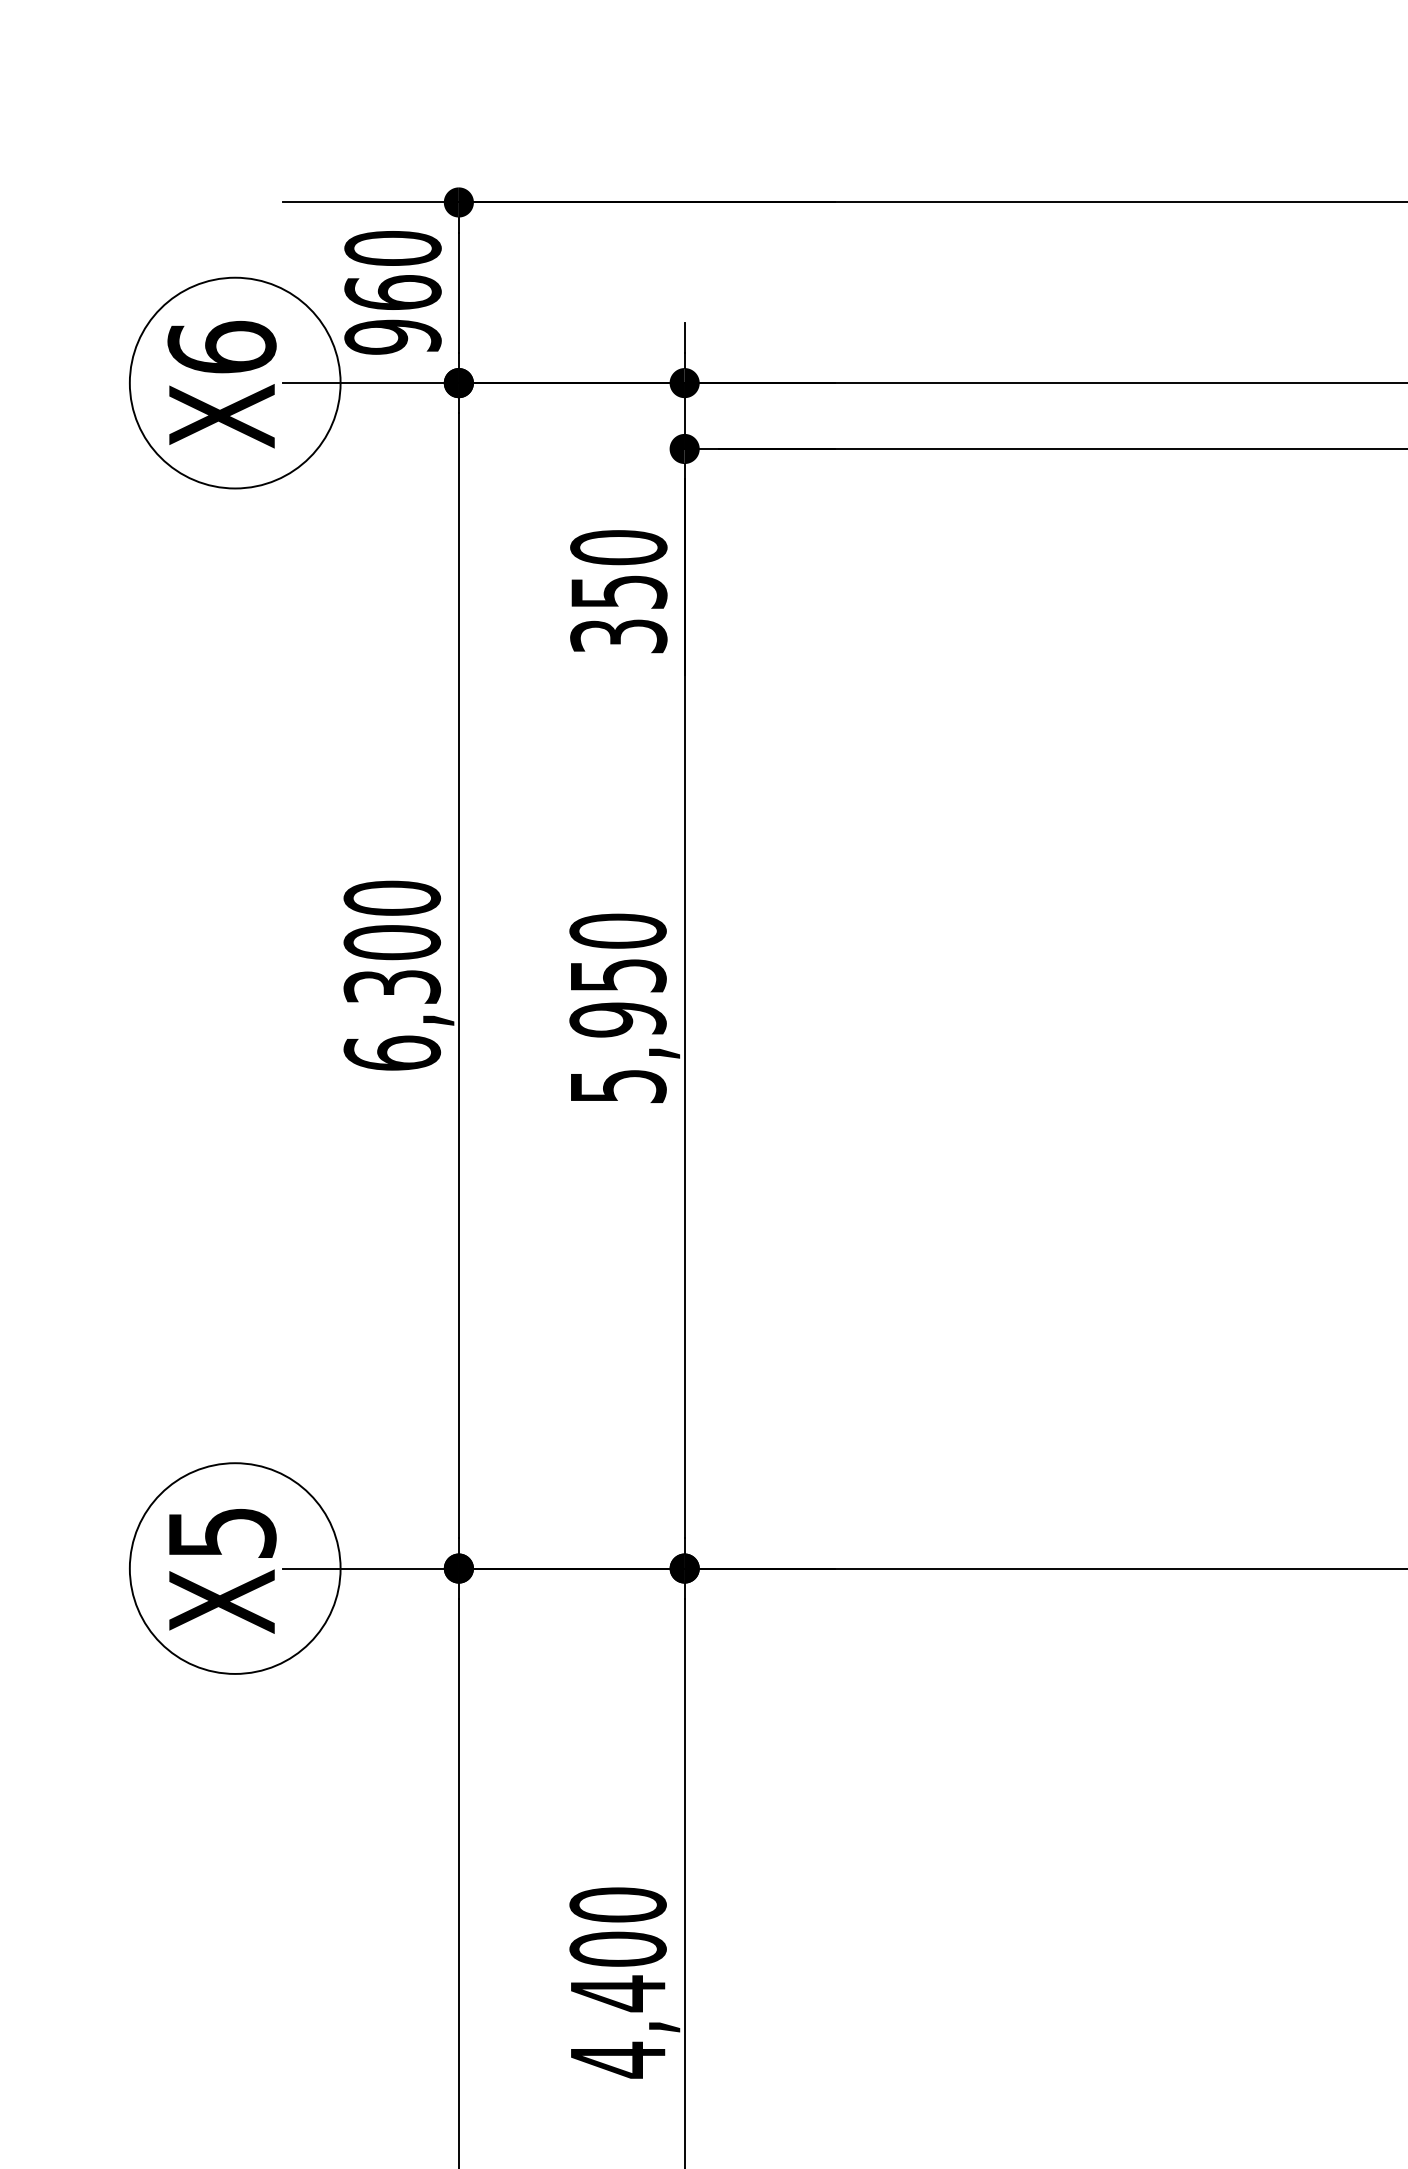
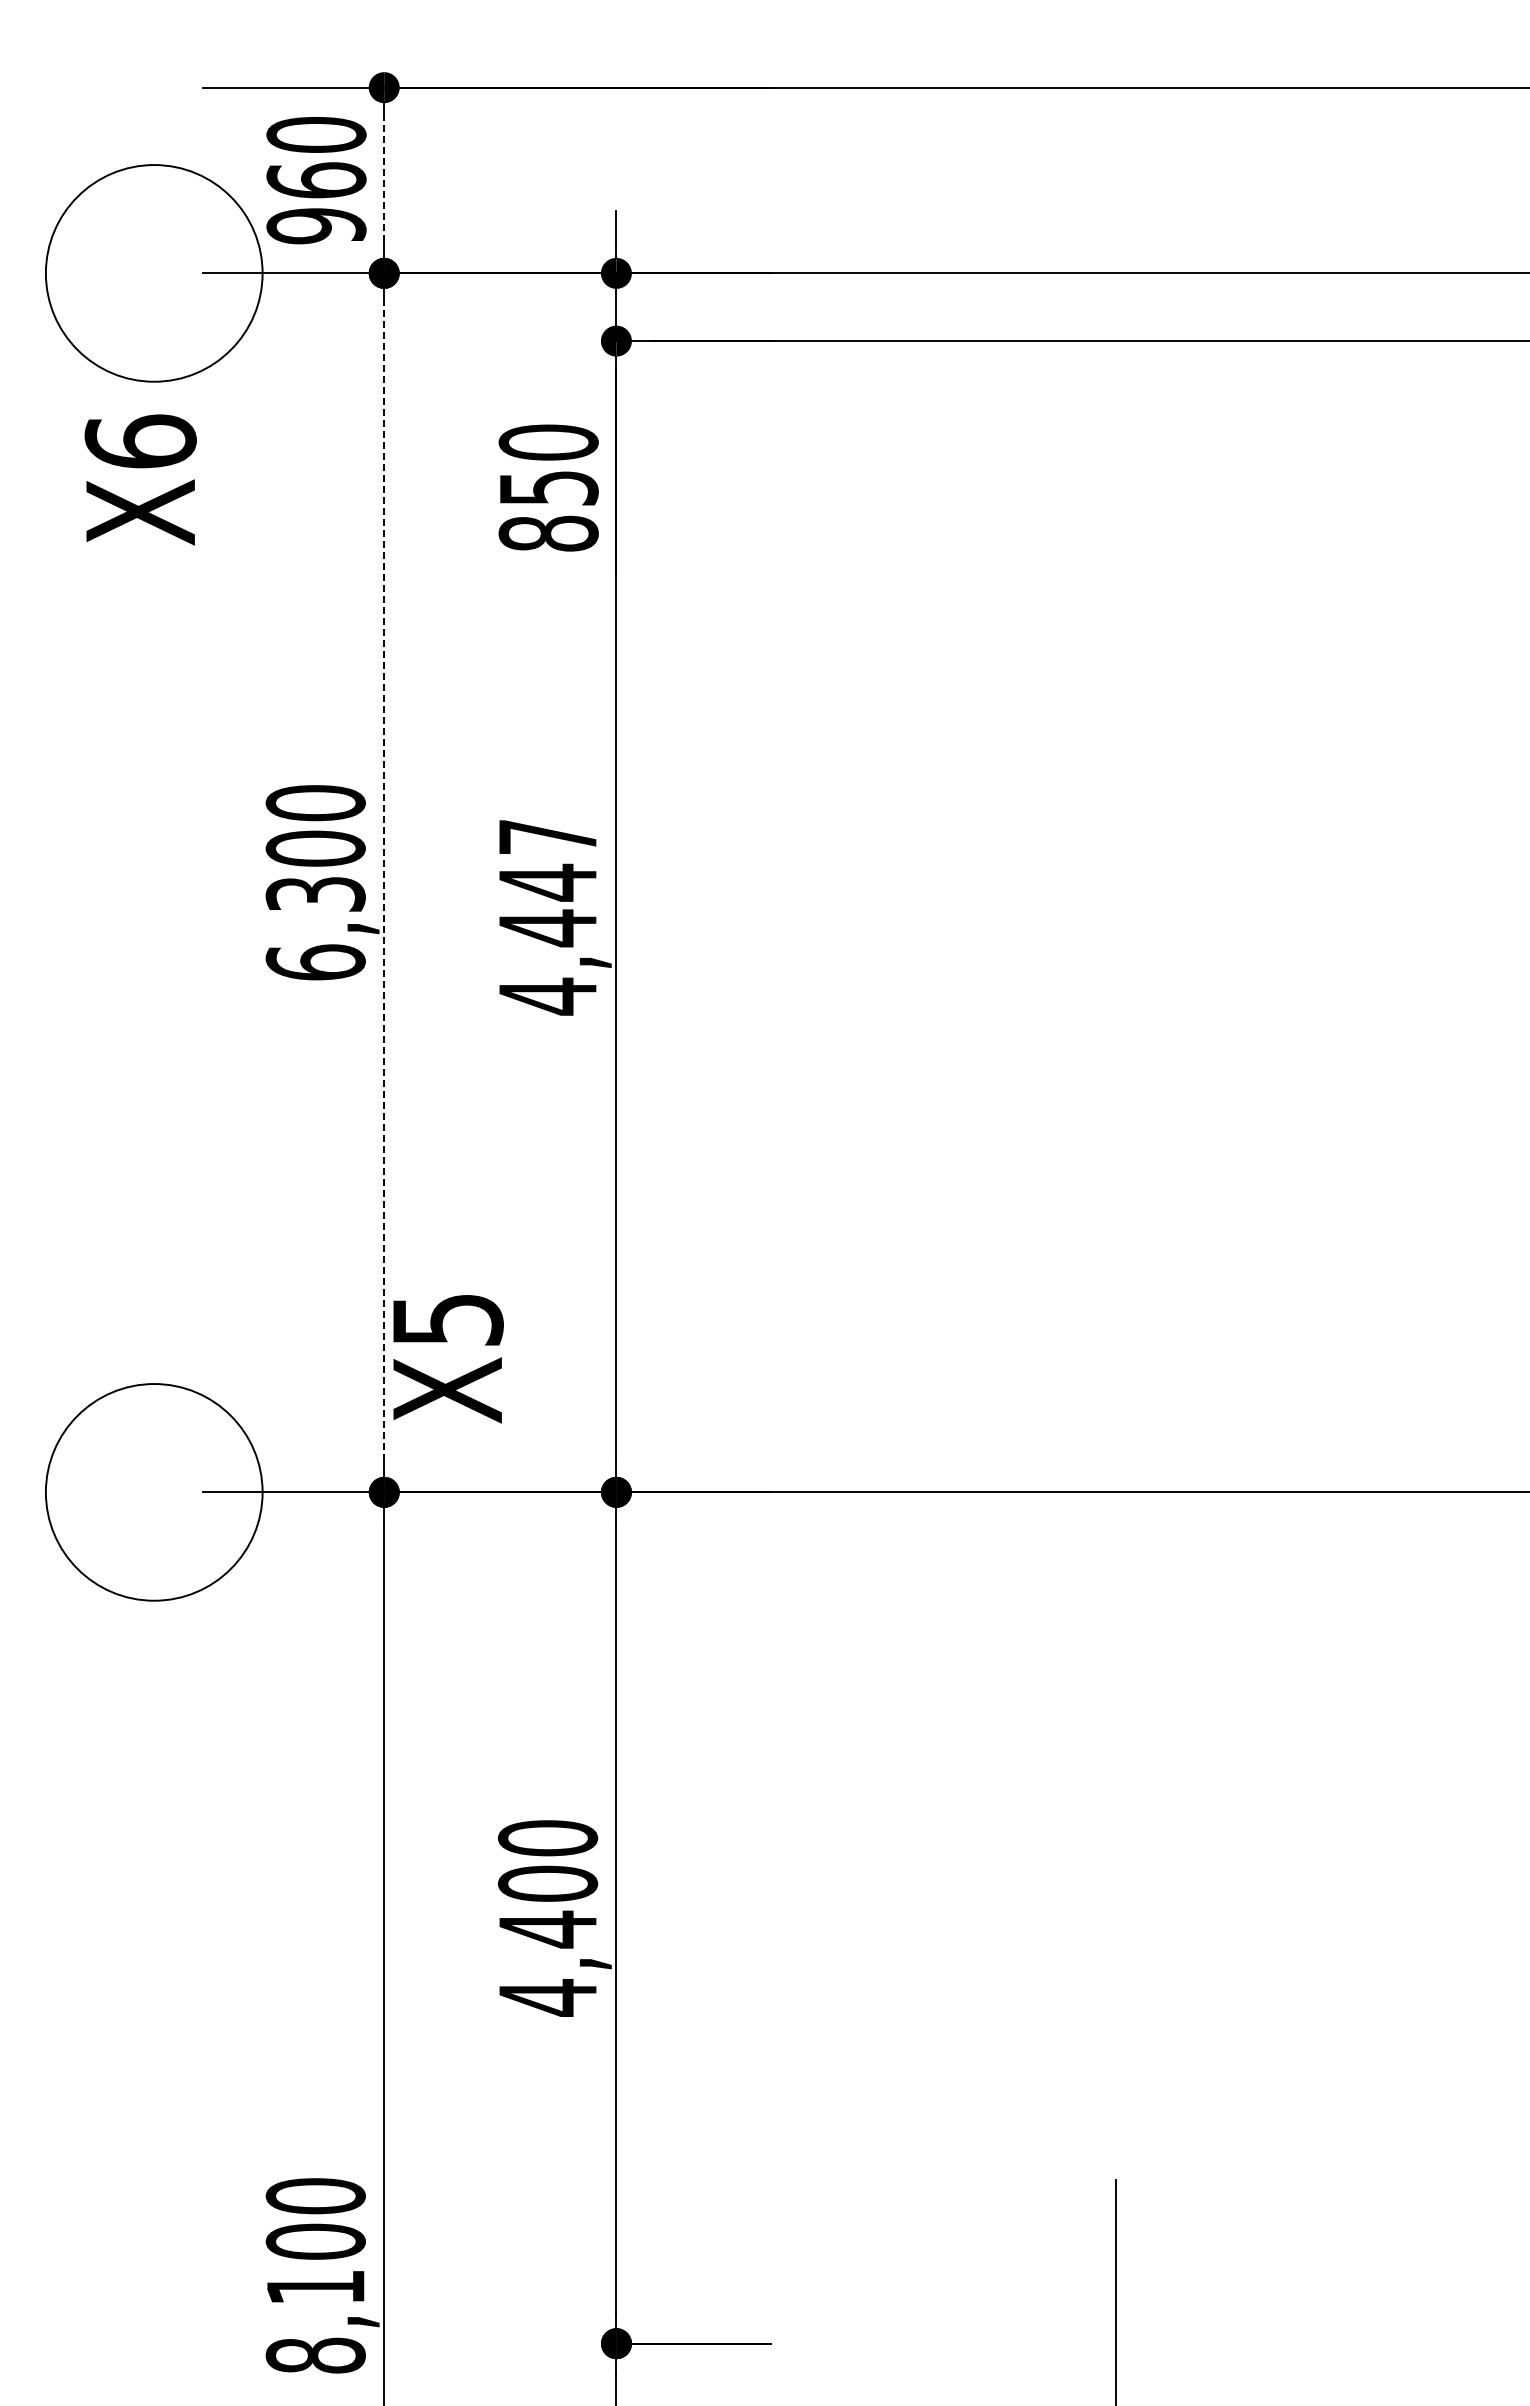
line: (459, 292) -> (384, 180), solid -> dashed
text: (221, 384) -> (140, 479), moved
text: (618, 636) -> (548, 533), 350 -> 850
line: (459, 975) -> (384, 882), solid -> dashed
text: (617, 1009) -> (547, 917), 5,950 -> 4,447
text: (222, 1571) -> (448, 1359), moved

